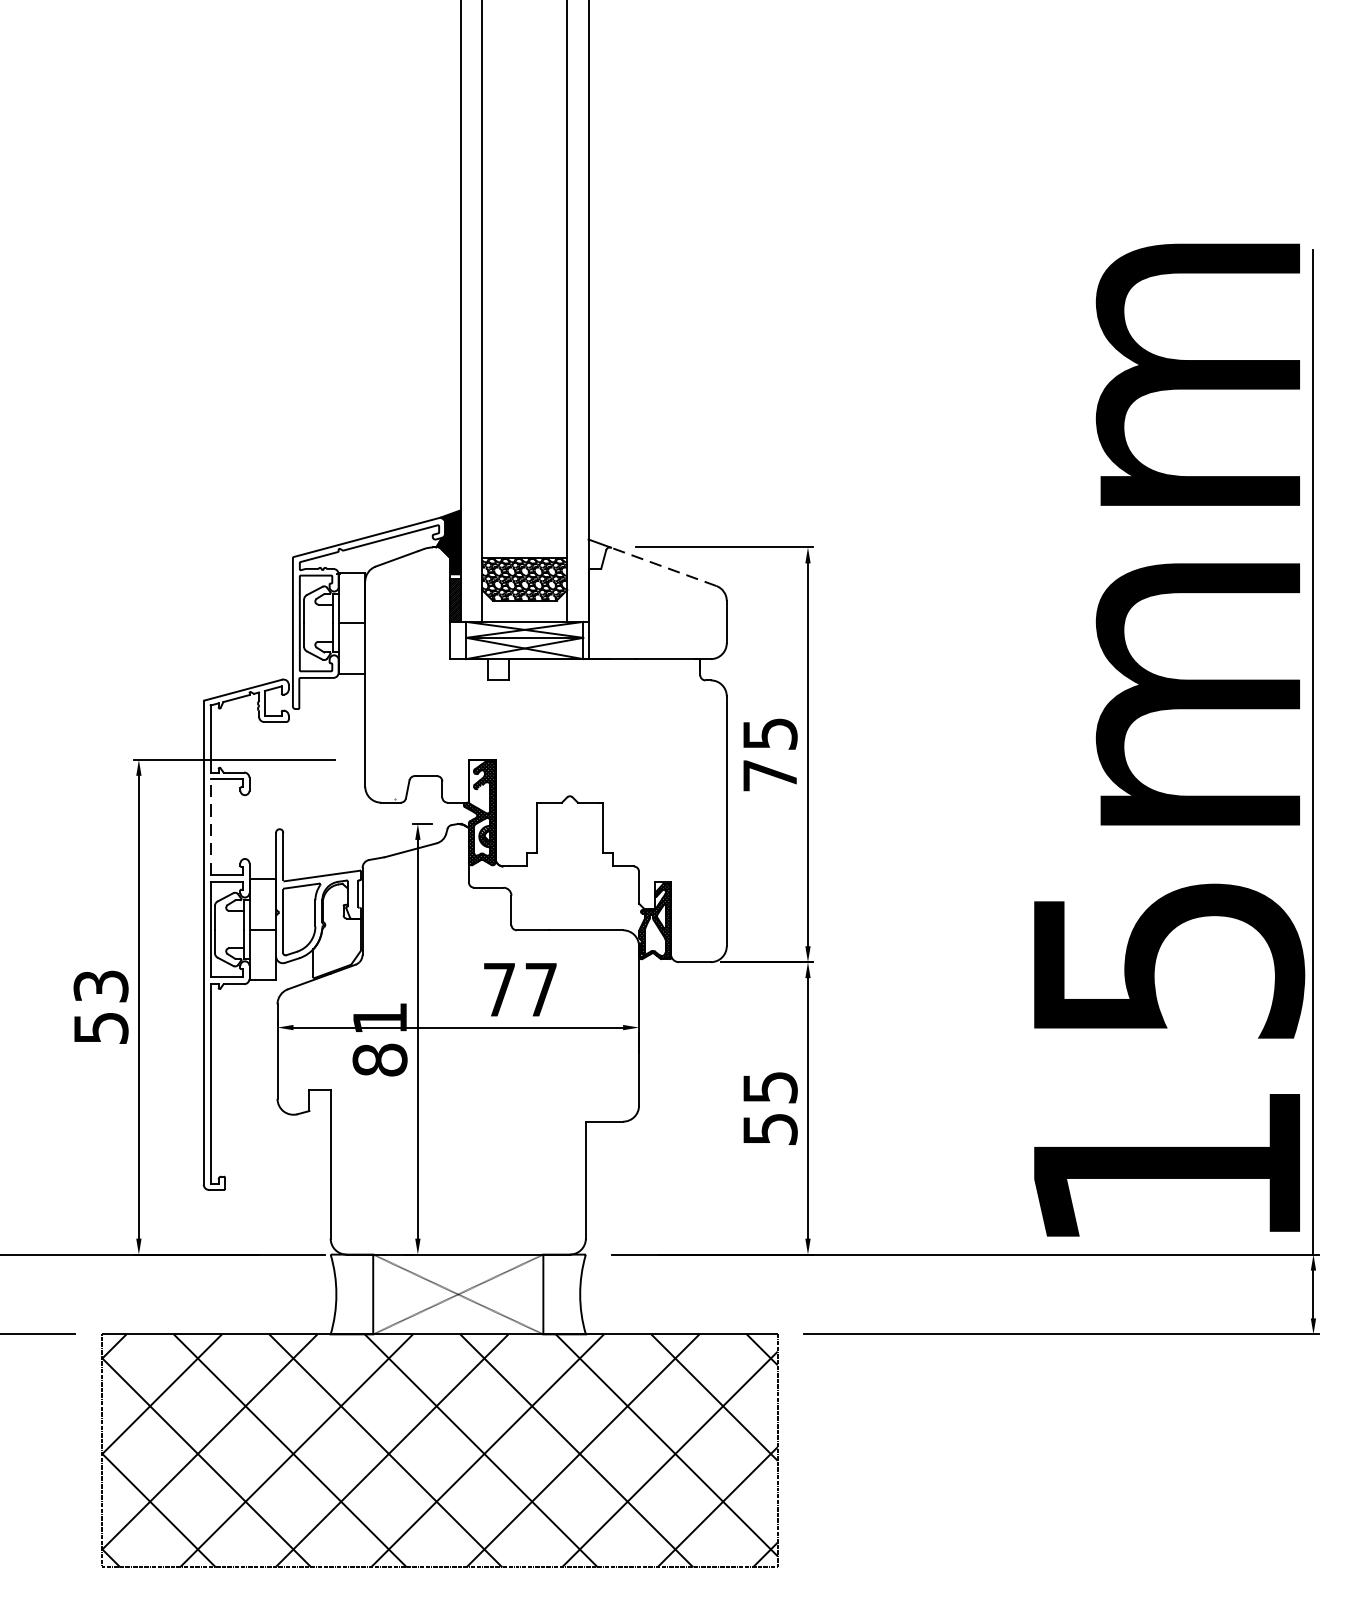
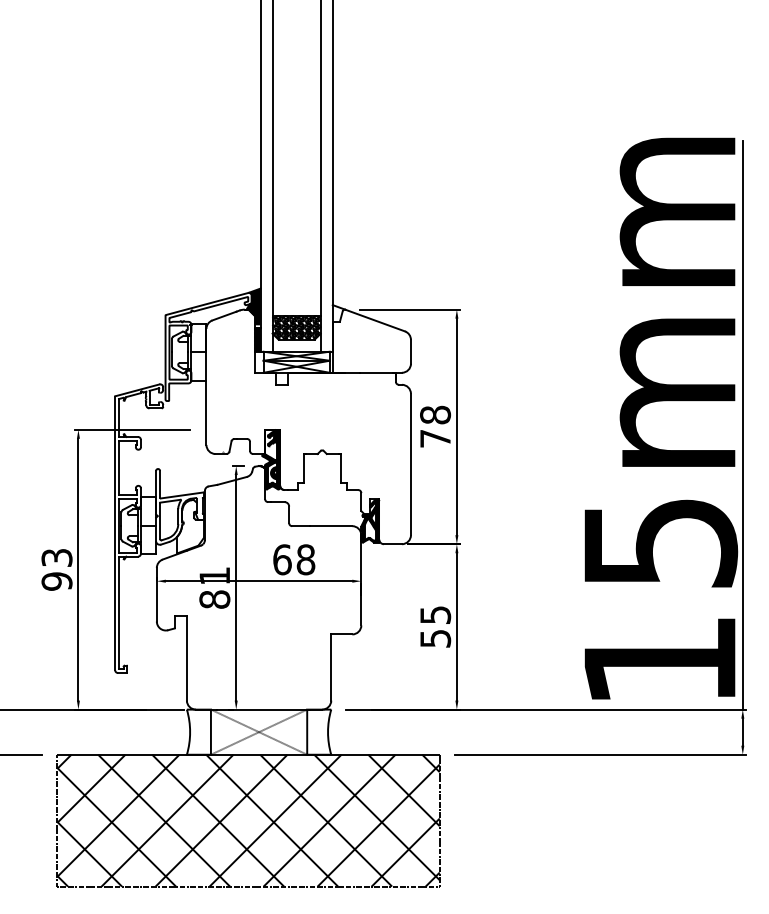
line: (664, 566) -> (375, 320), dashed -> solid
text: (770, 732) -> (435, 414), 75 -> 78
line: (211, 826) -> (119, 467), dashed -> solid
text: (520, 989) -> (294, 559), 77 -> 68
text: (100, 1028) -> (56, 581), 53 -> 93

